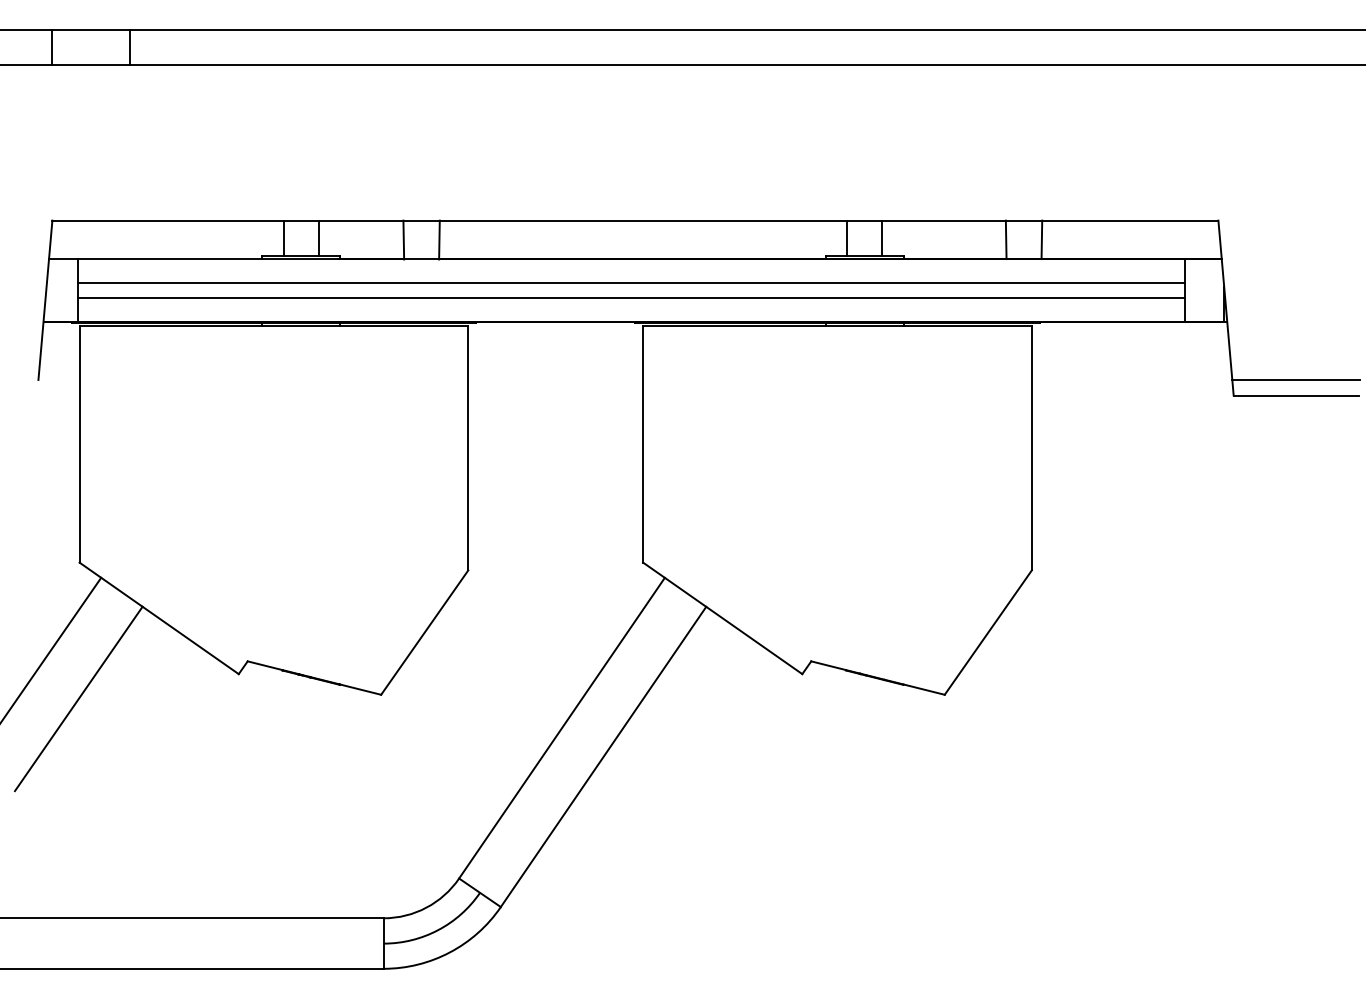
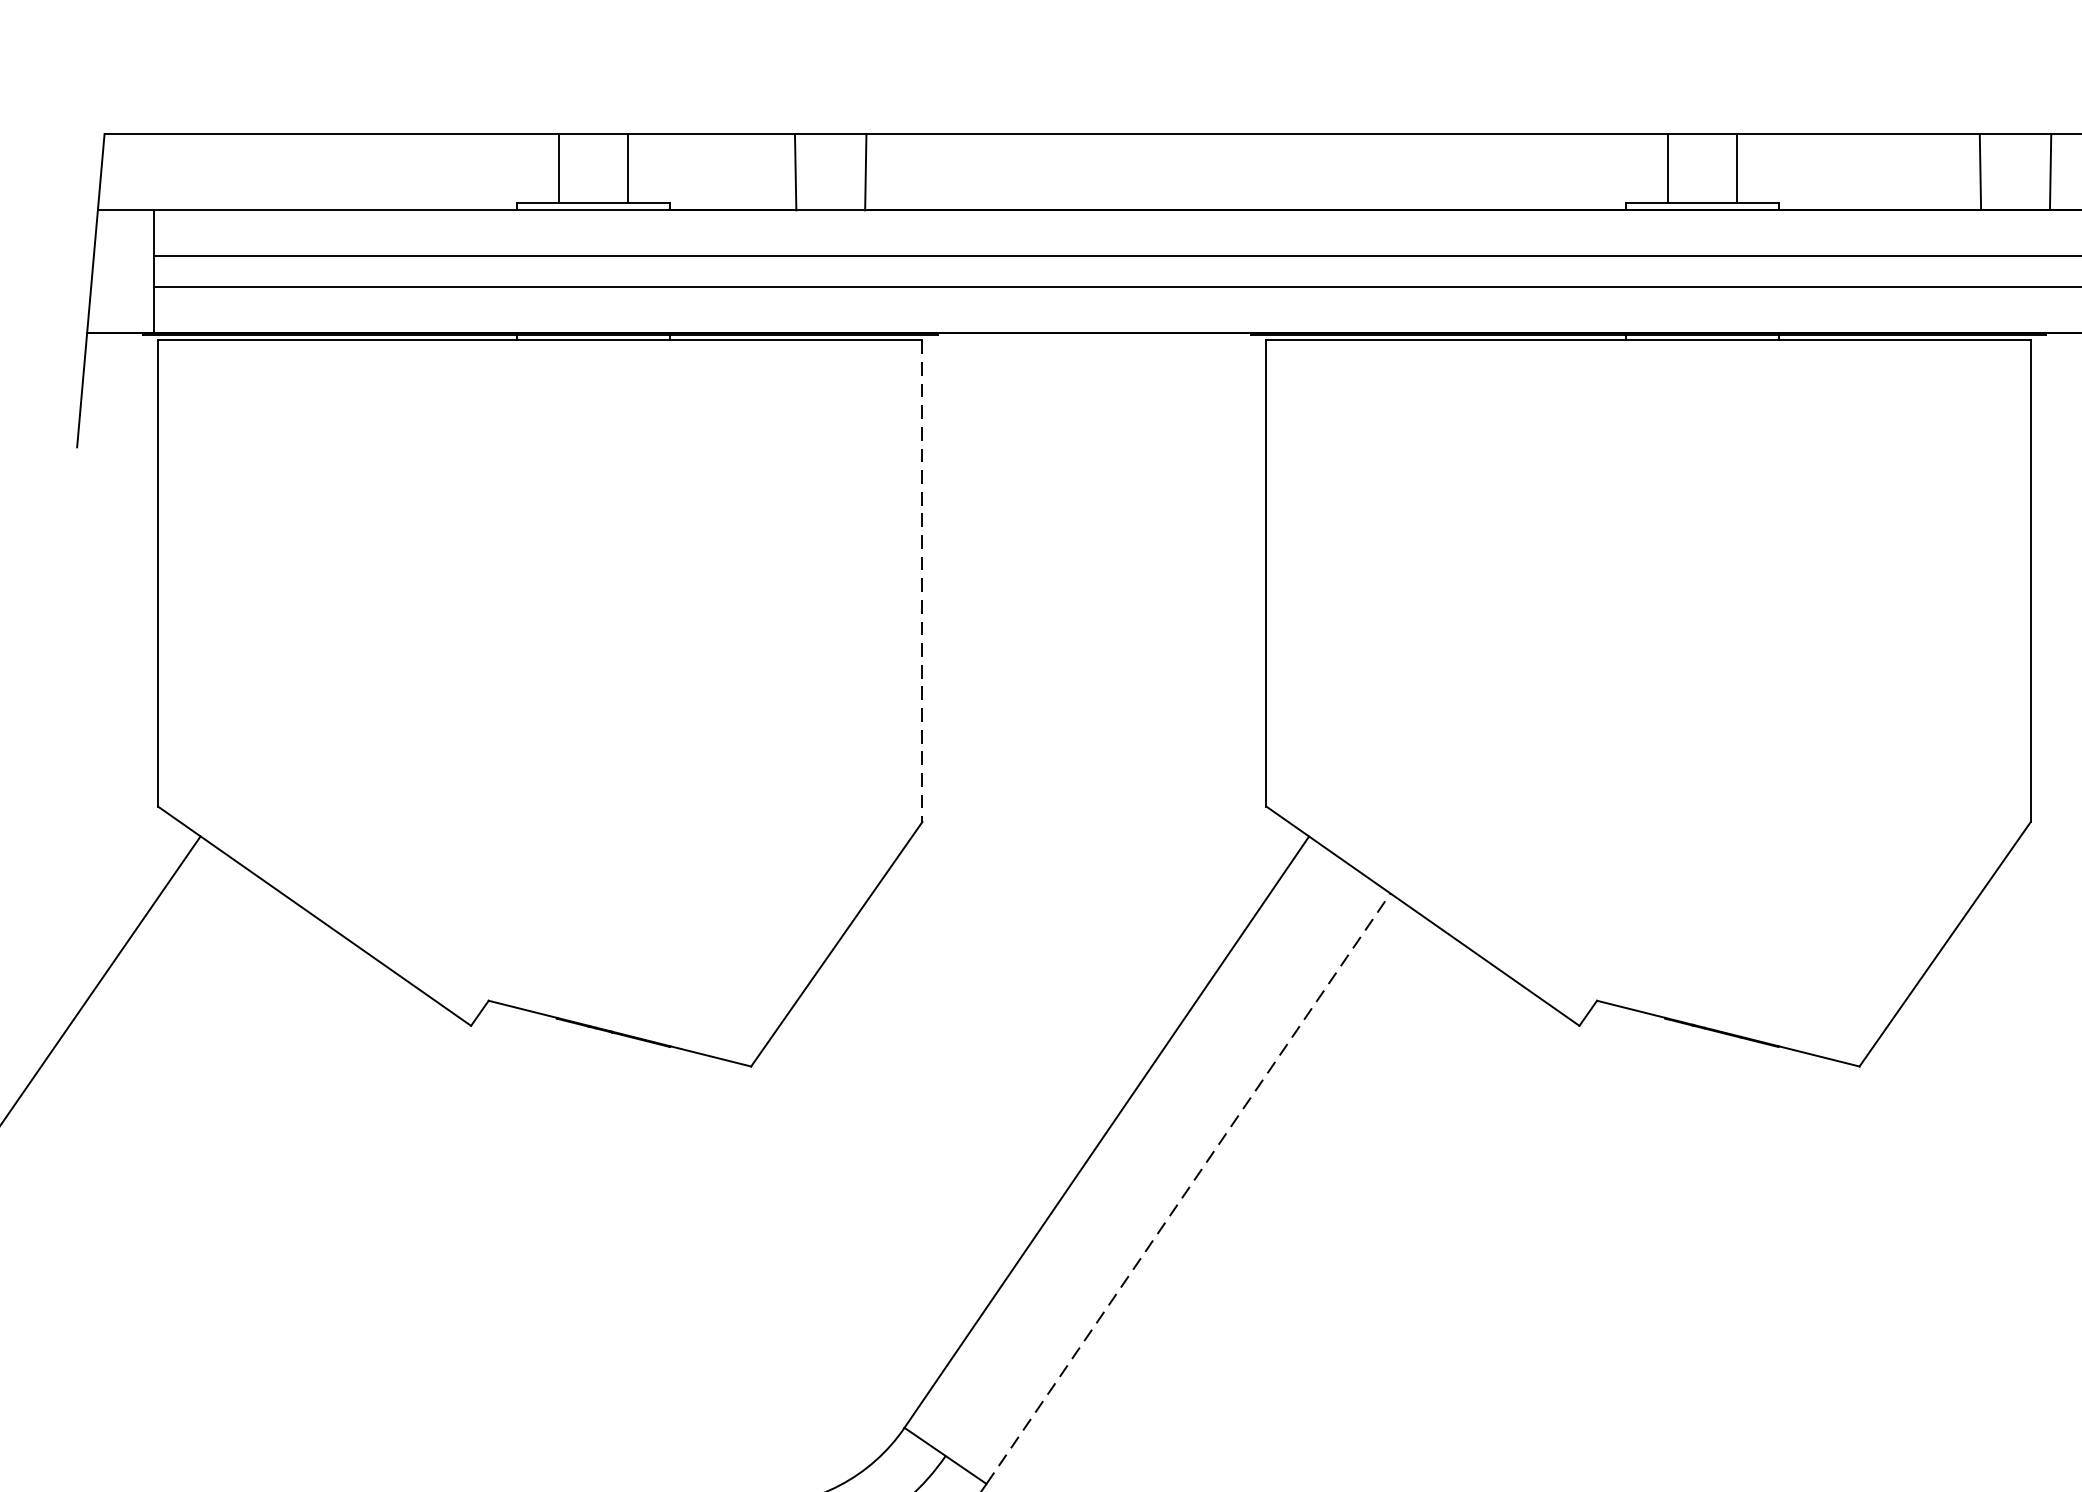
line: (468, 448) -> (922, 582), solid -> dashed
line: (78, 698) -> (155, 1073), removed
line: (603, 756) -> (1188, 1187), solid -> dashed

